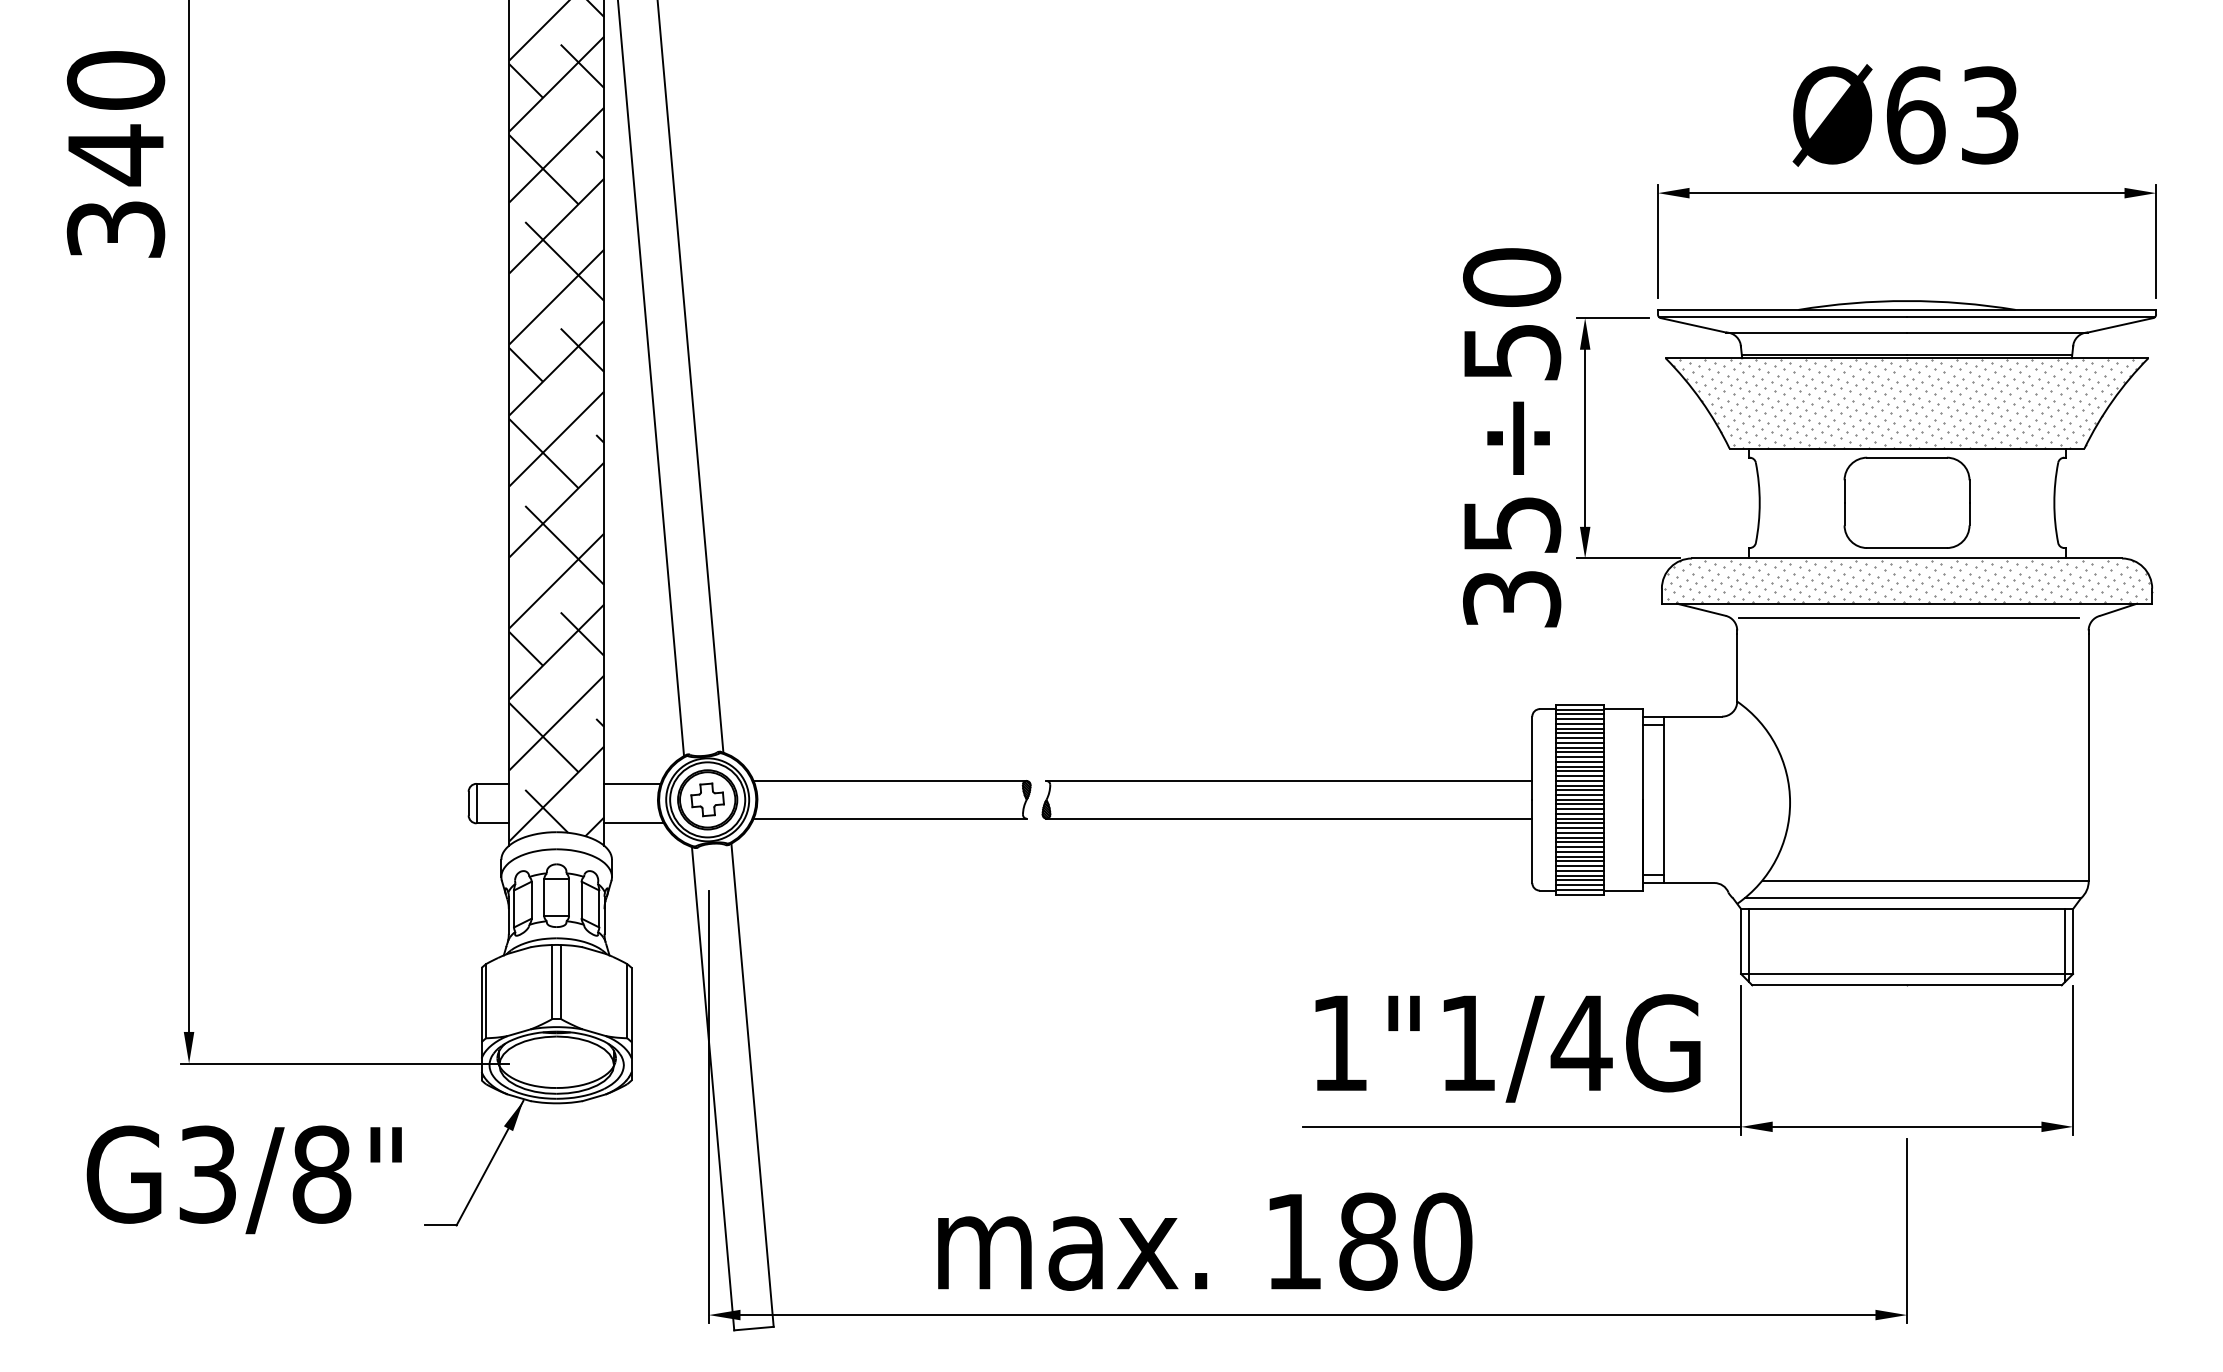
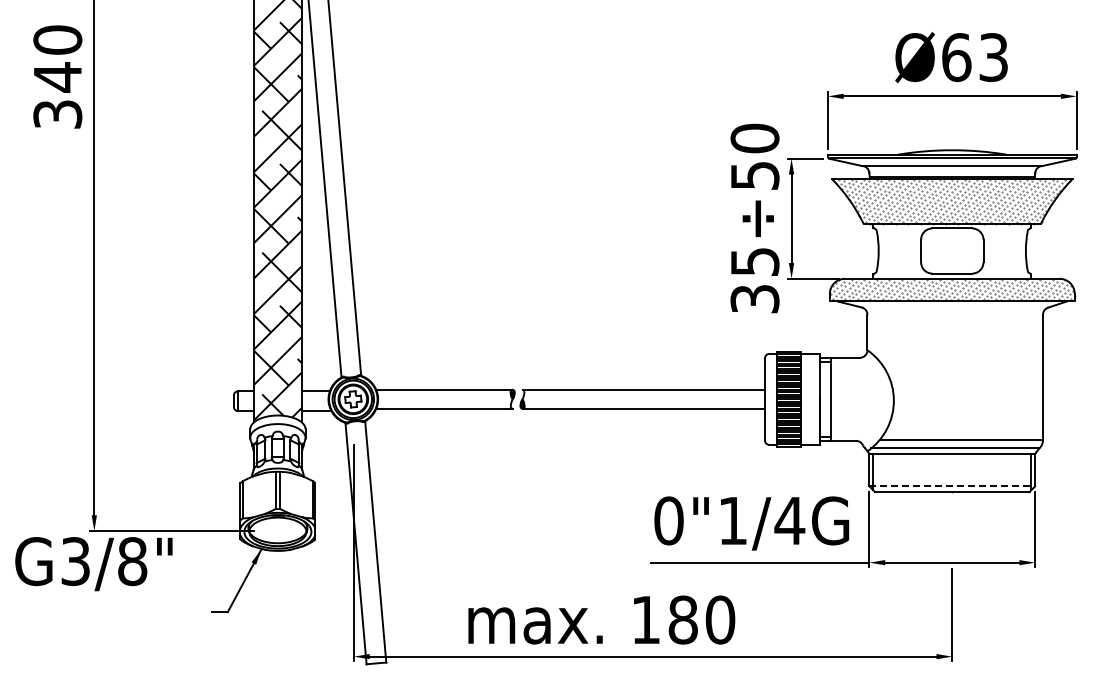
line: (1909, 617) -> (953, 308), removed
line: (1907, 974) -> (952, 486), solid -> dashed
text: (1338, 1042) -> (668, 520), 1"1/4G -> 0"1/4G
text: (243, 1180) -> (93, 564), moved

